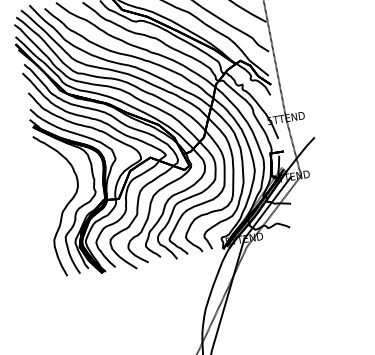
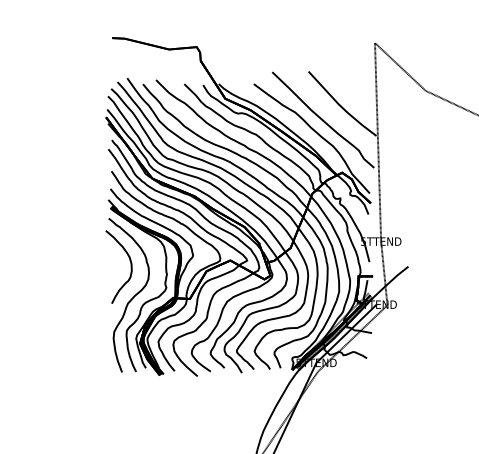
curve: (59, 177) -> (130, 266), added

